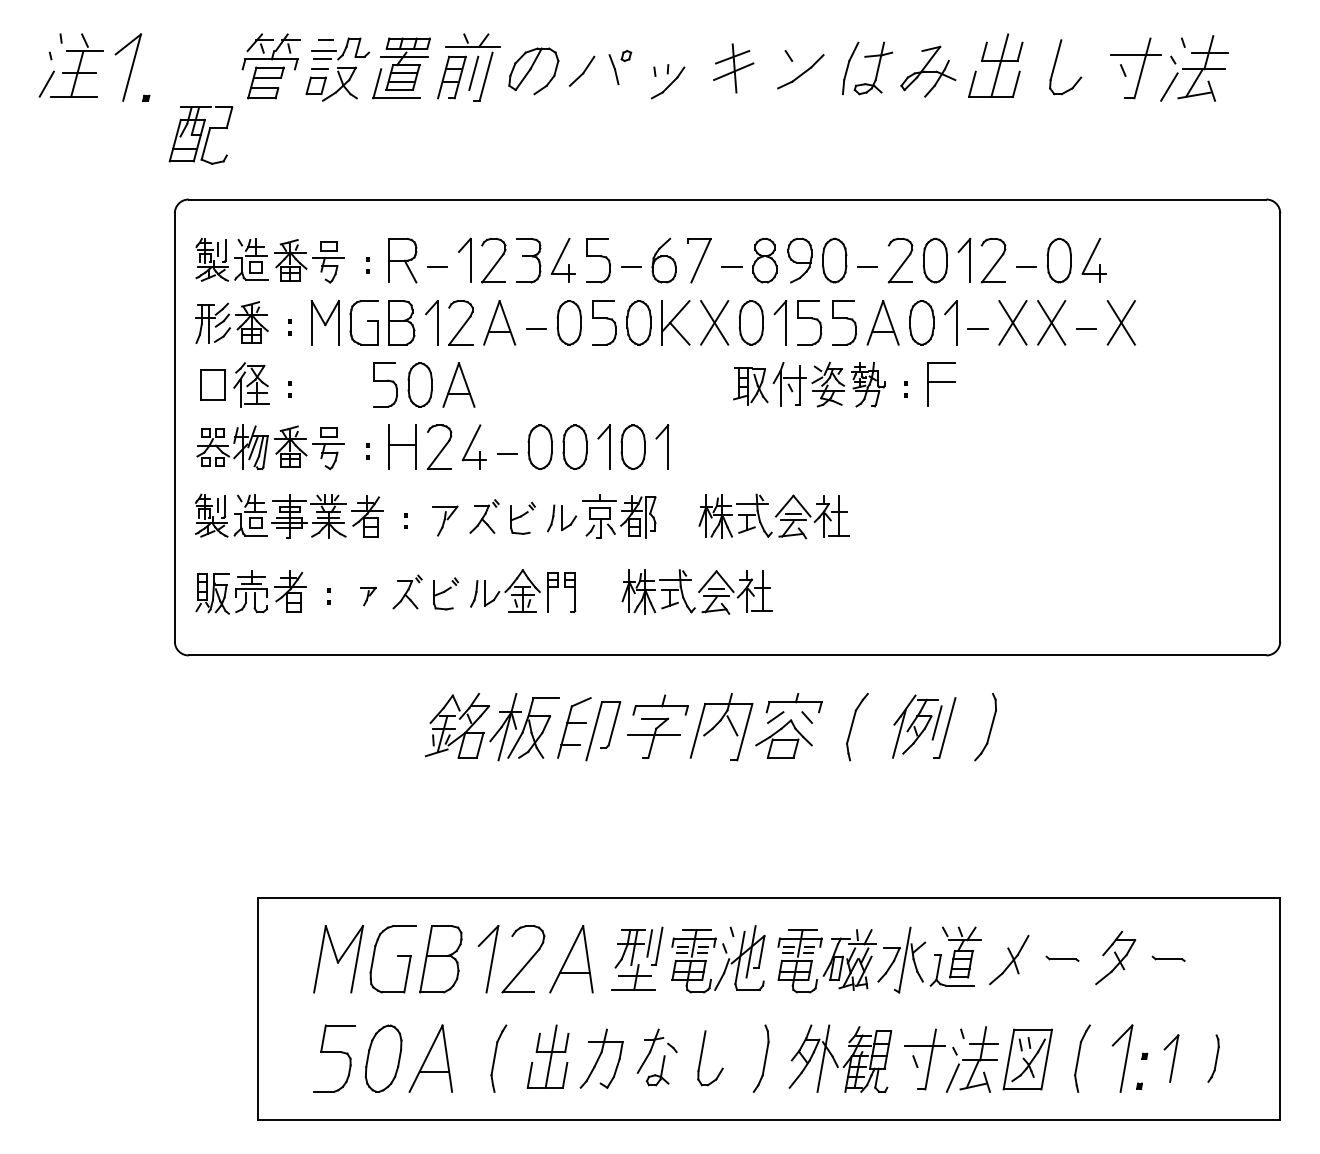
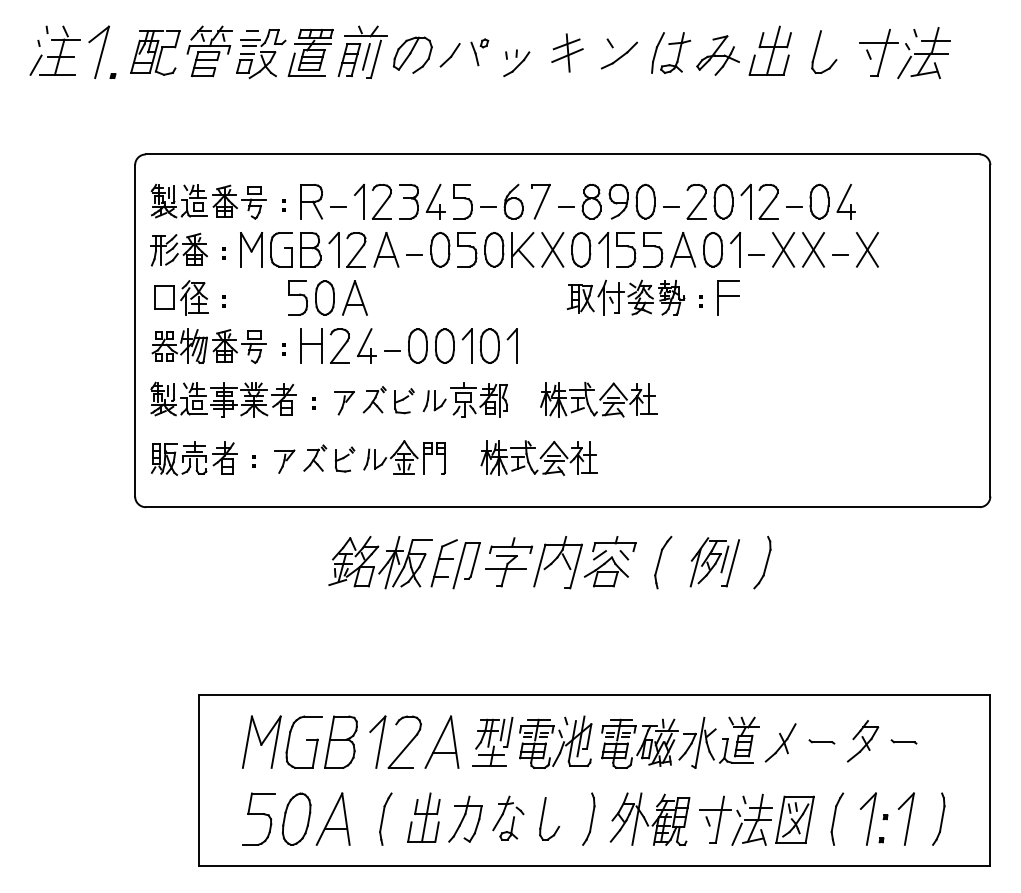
part: (201, 134) -> (155, 52), moved
part: (367, 596) -> (284, 461), size x1.67
part: (1170, 1057) -> (905, 818), size x1.43
part: (1213, 1057) -> (938, 818), size x1.43

